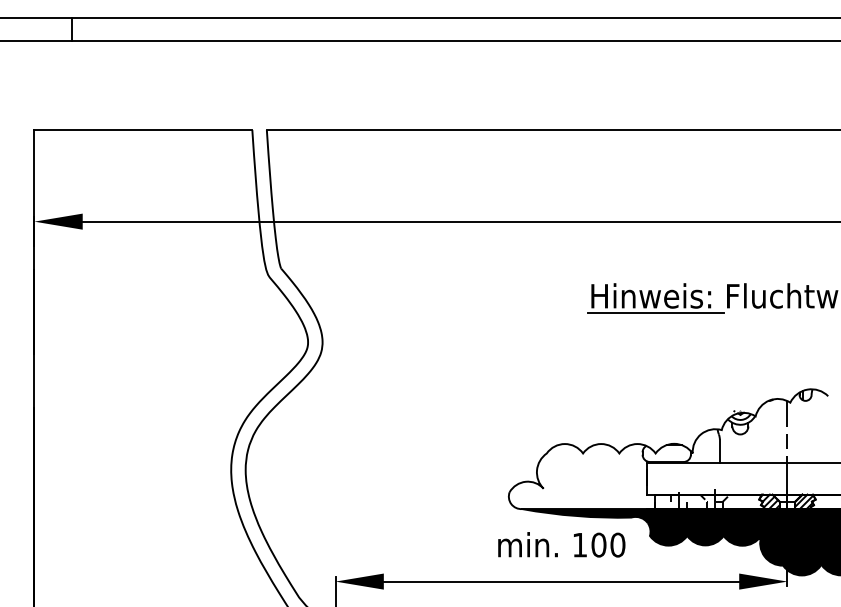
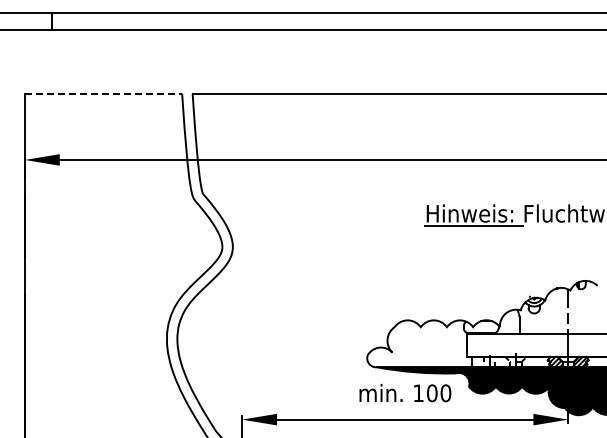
line: (143, 129) -> (103, 93), solid -> dashed

